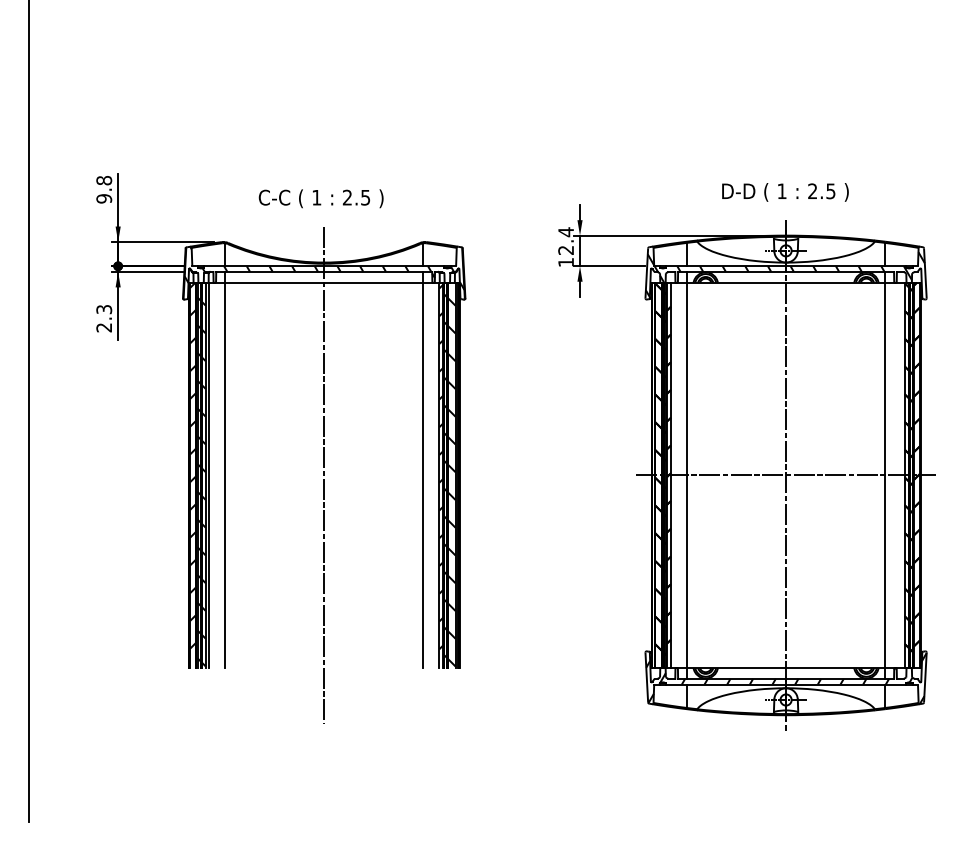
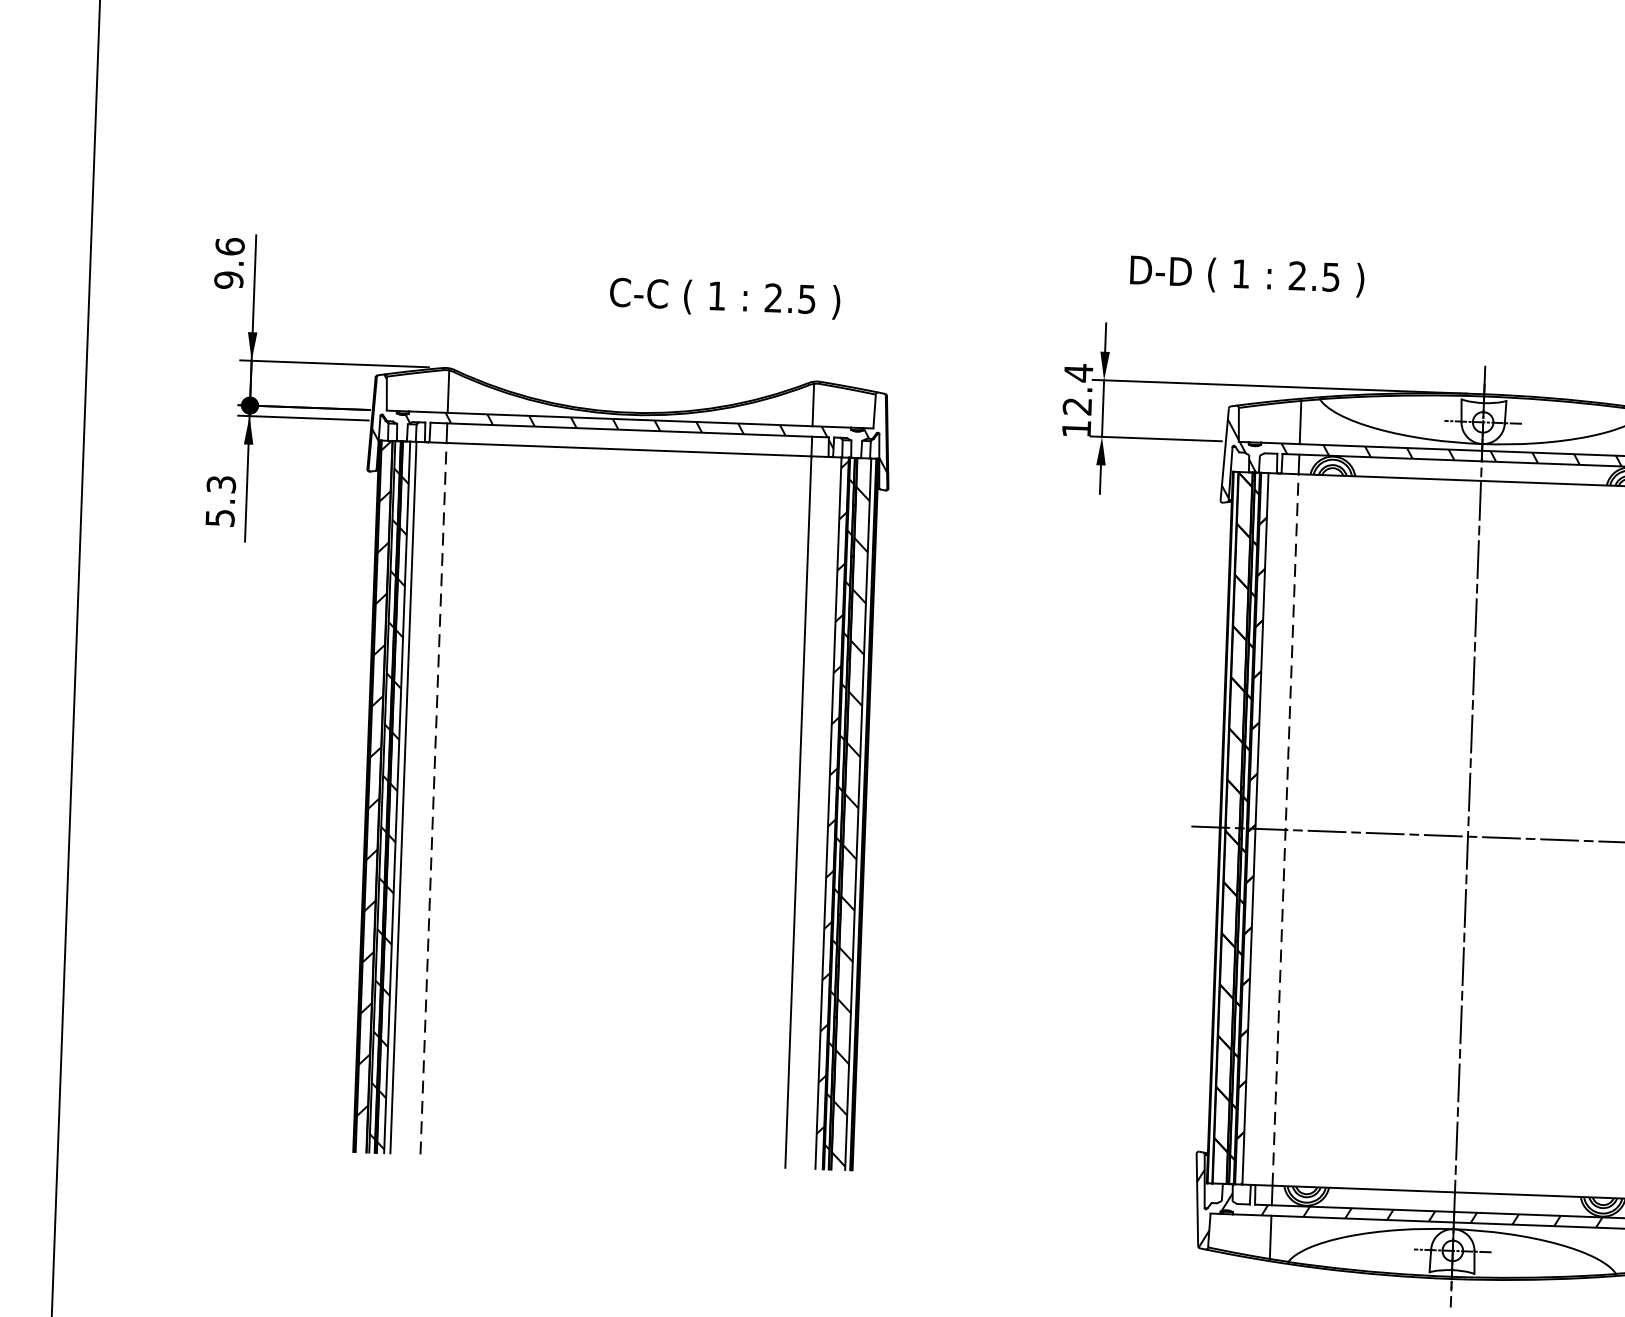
text: (103, 180) -> (228, 246), 9.8 -> 9.6
text: (785, 192) -> (1247, 276), moved
text: (320, 198) -> (723, 297), moved
text: (104, 327) -> (220, 517), 2.3 -> 5.3
line: (225, 475) -> (433, 798), solid -> dashed
line: (324, 475) -> (616, 805), removed
line: (687, 475) -> (1286, 830), solid -> dashed

